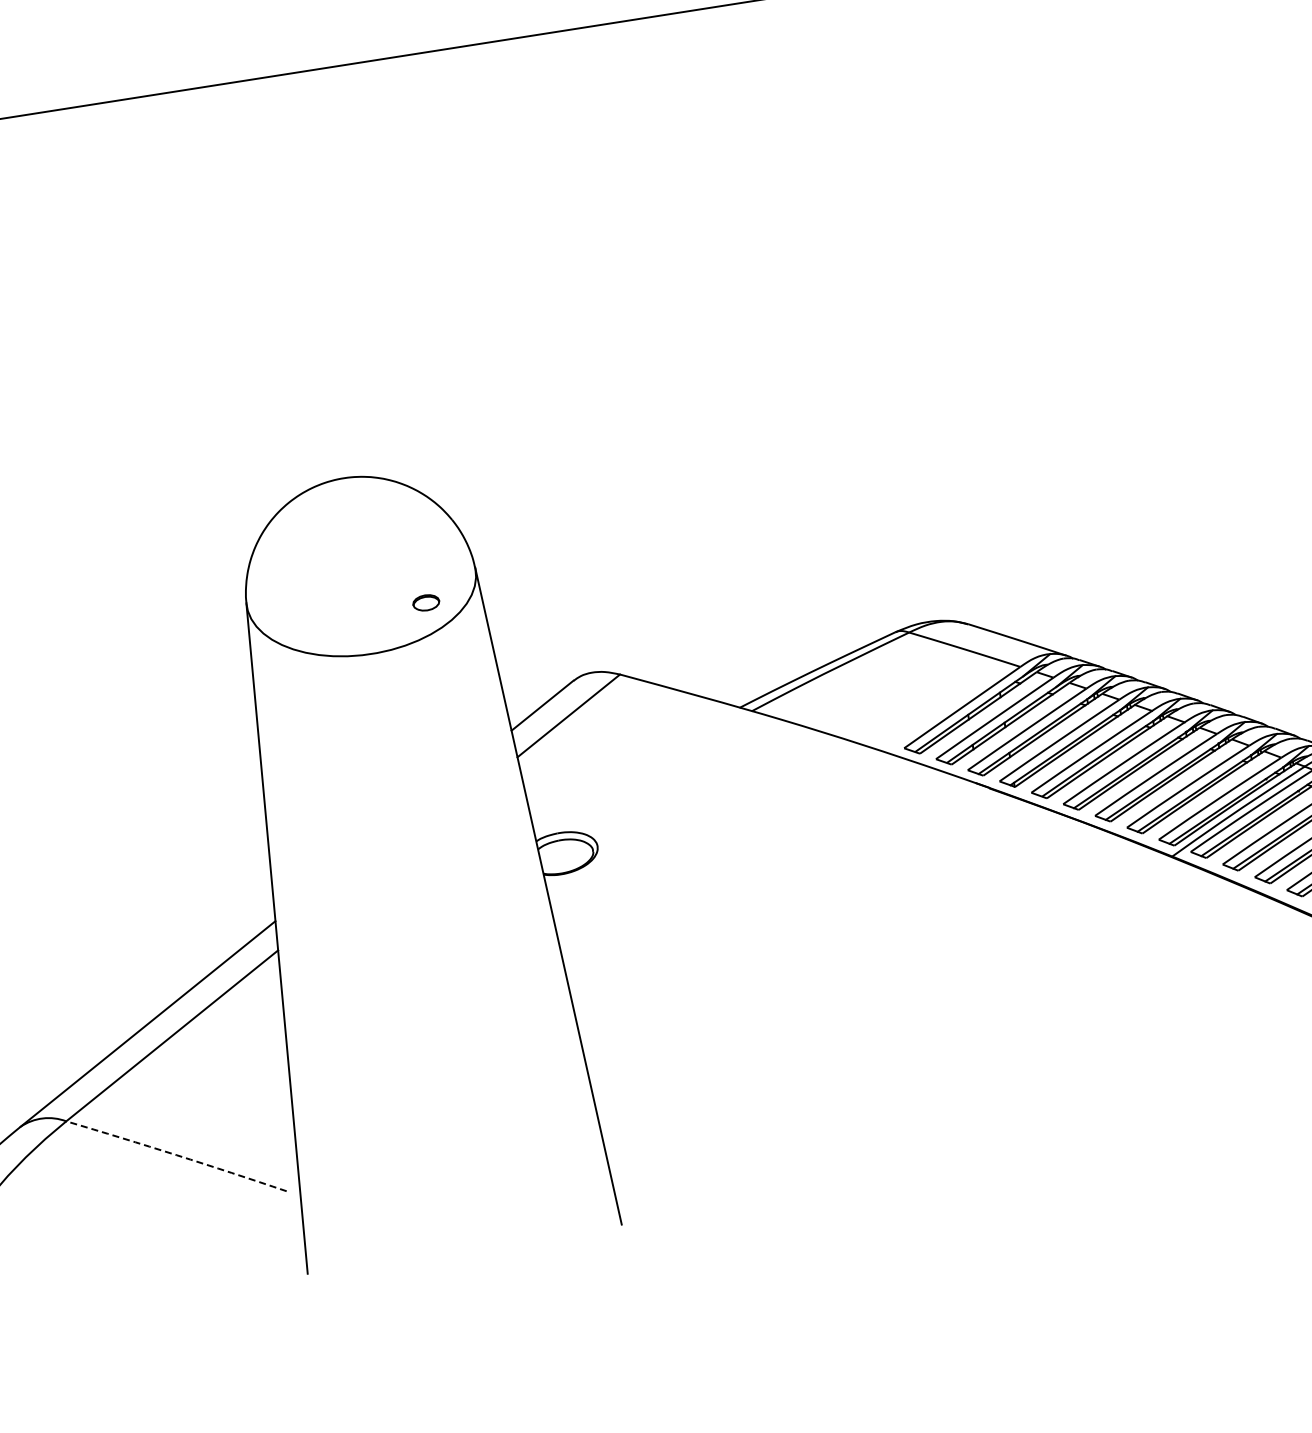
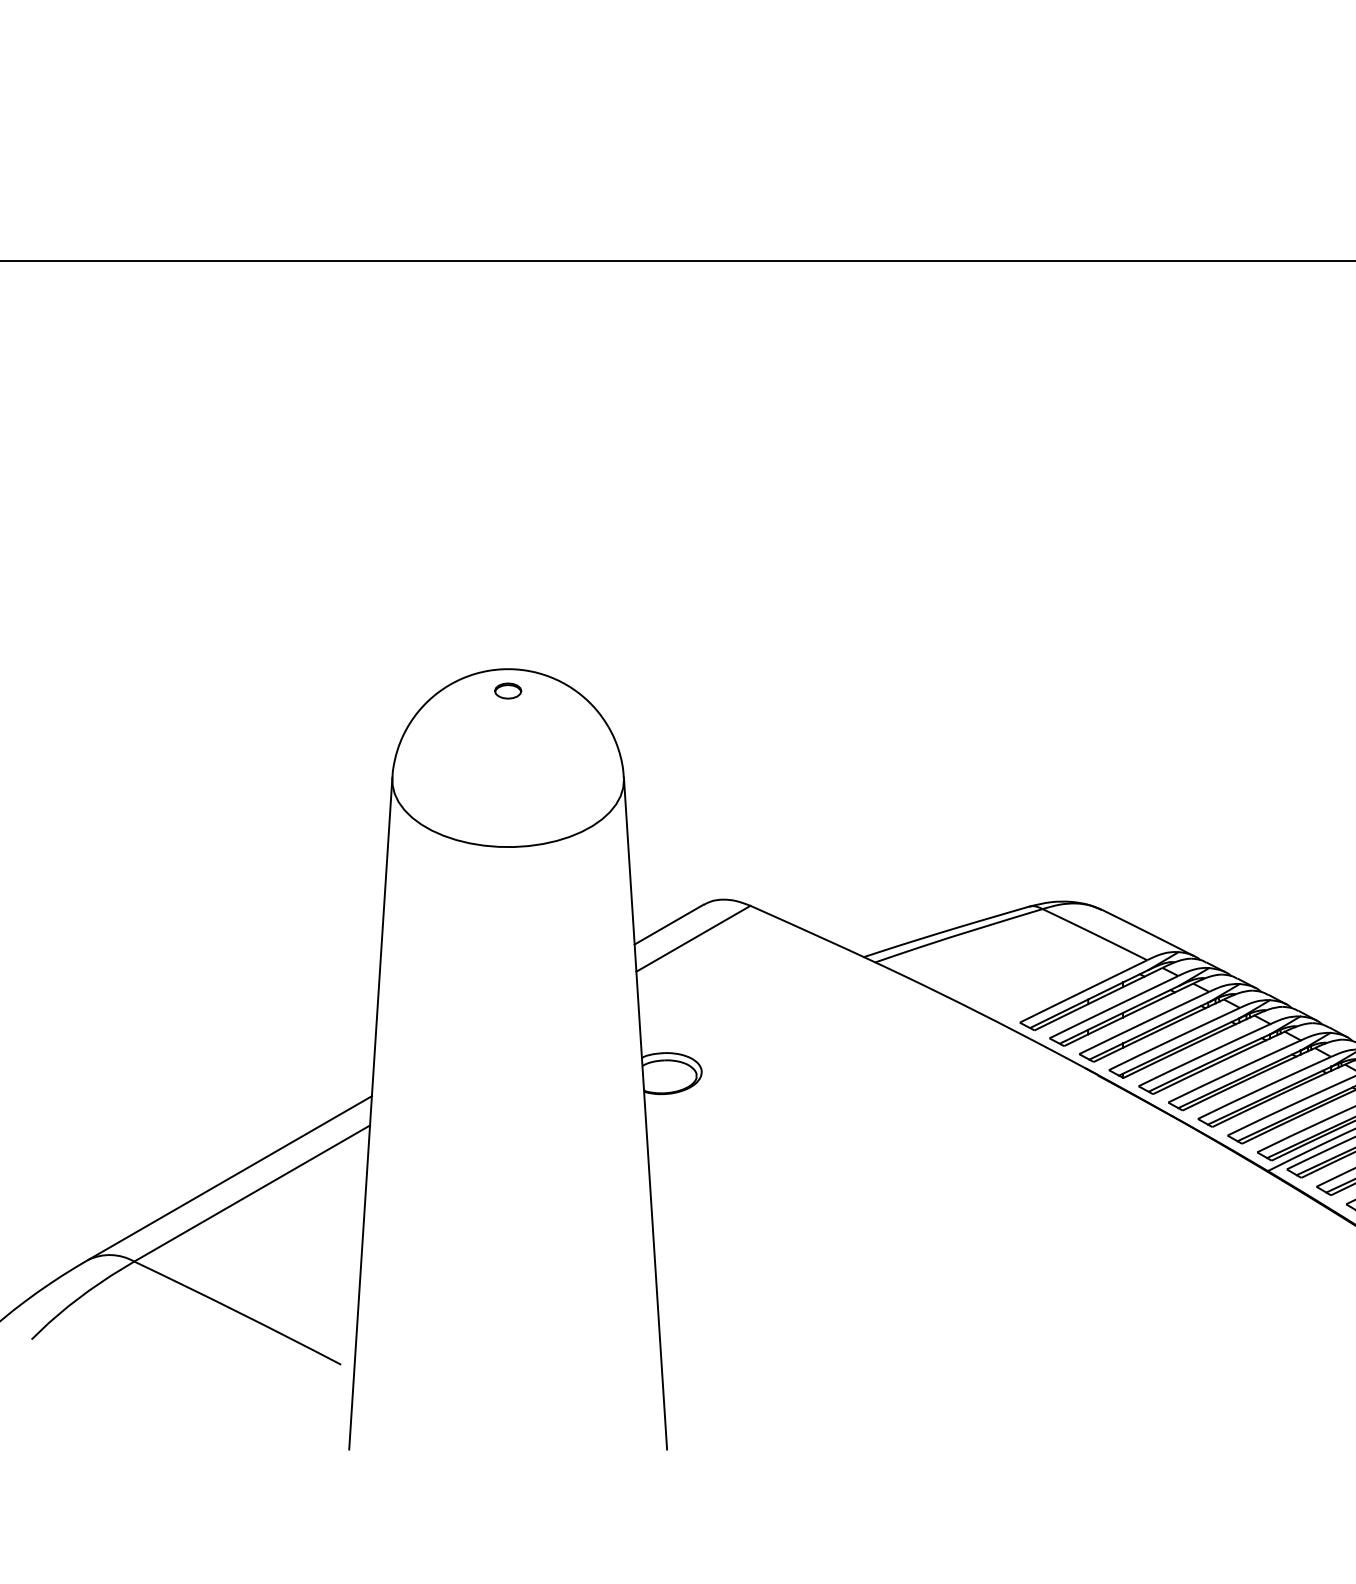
part: (426, 602) -> (508, 690), moved
arc: (177, 1155) -> (238, 1312), dashed -> solid

